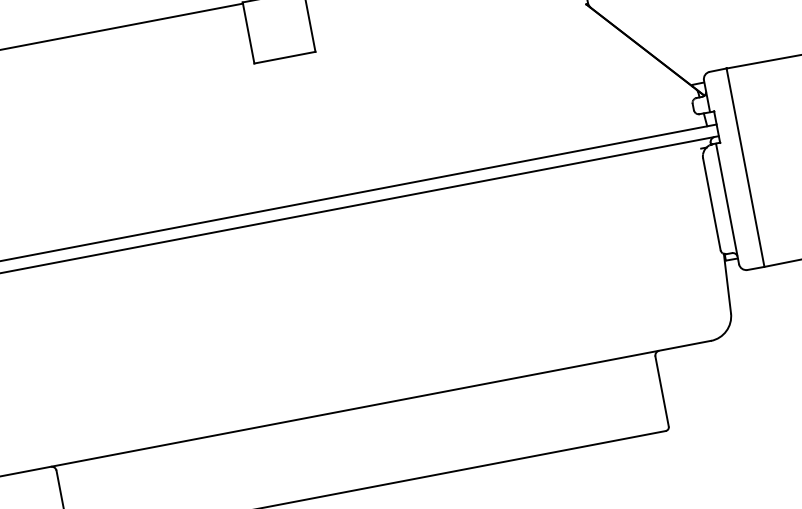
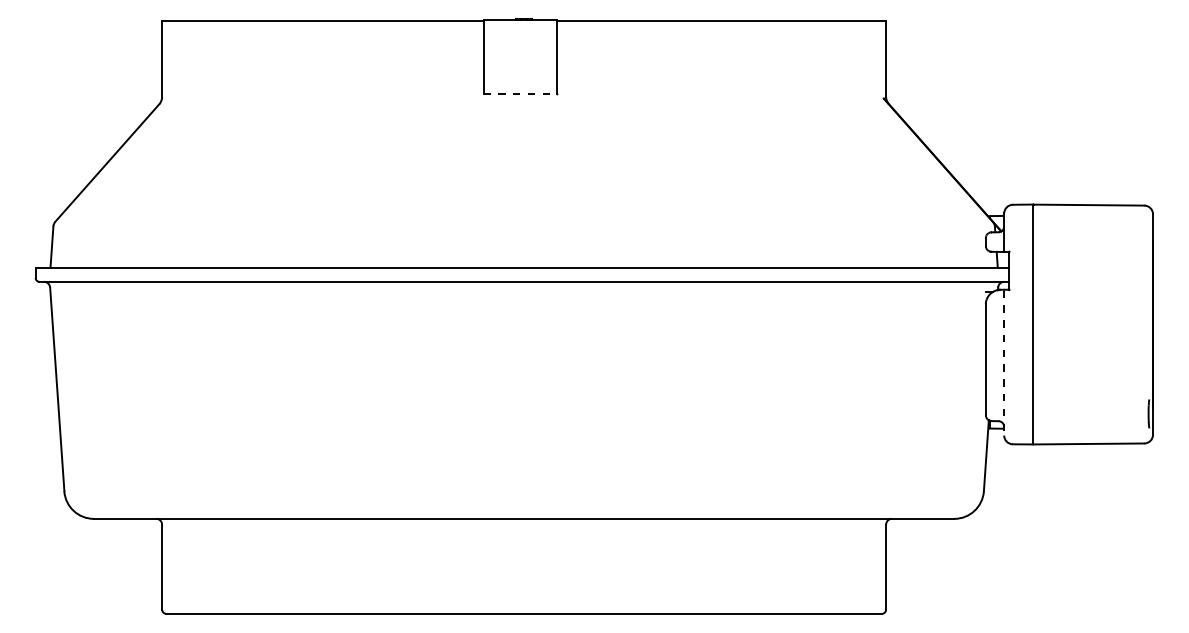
line: (284, 57) -> (520, 93), solid -> dashed
line: (727, 204) -> (1004, 363), solid -> dashed

